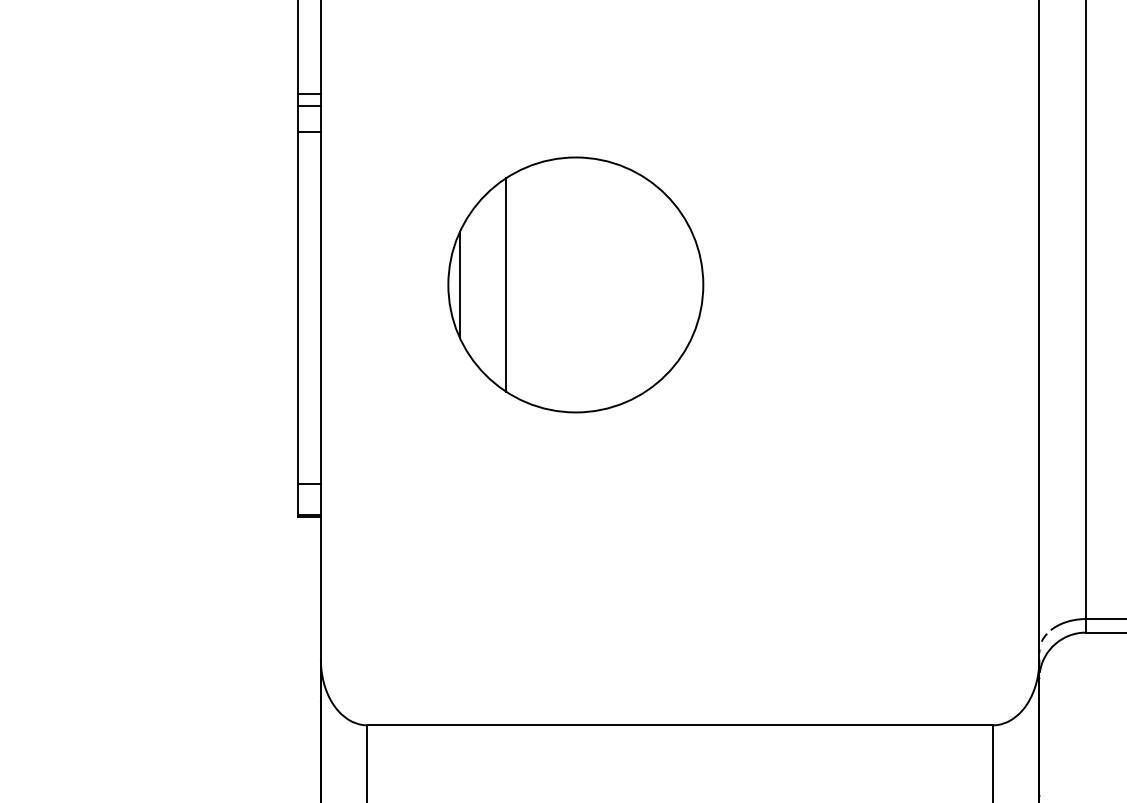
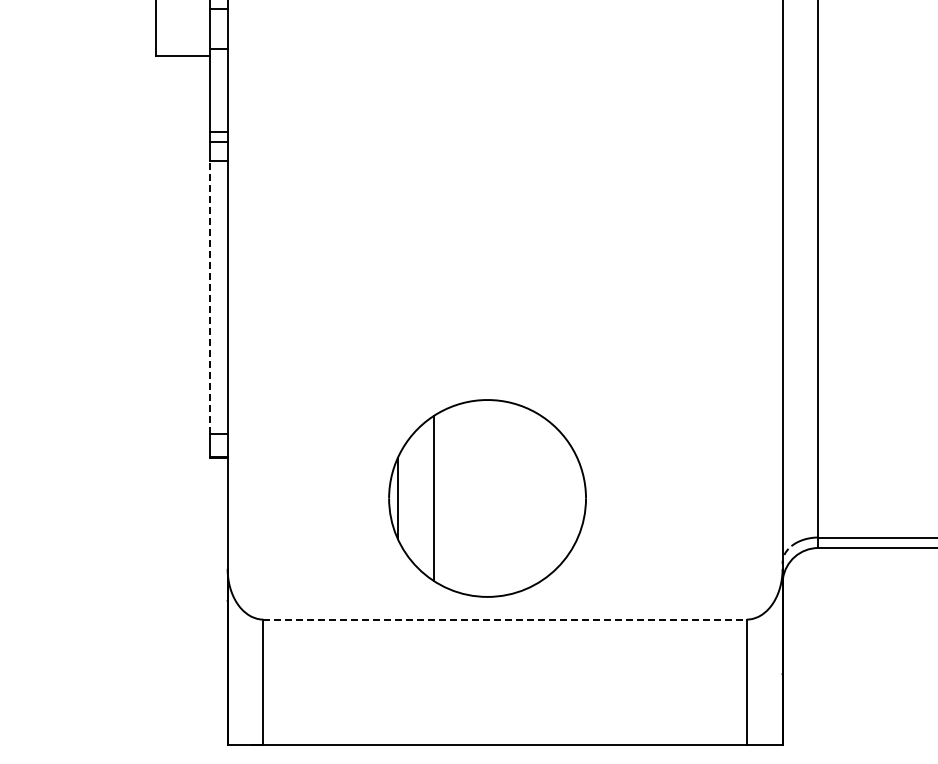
part: (575, 285) -> (487, 498), moved
line: (297, 307) -> (209, 296), solid -> dashed
line: (680, 725) -> (505, 619), solid -> dashed

